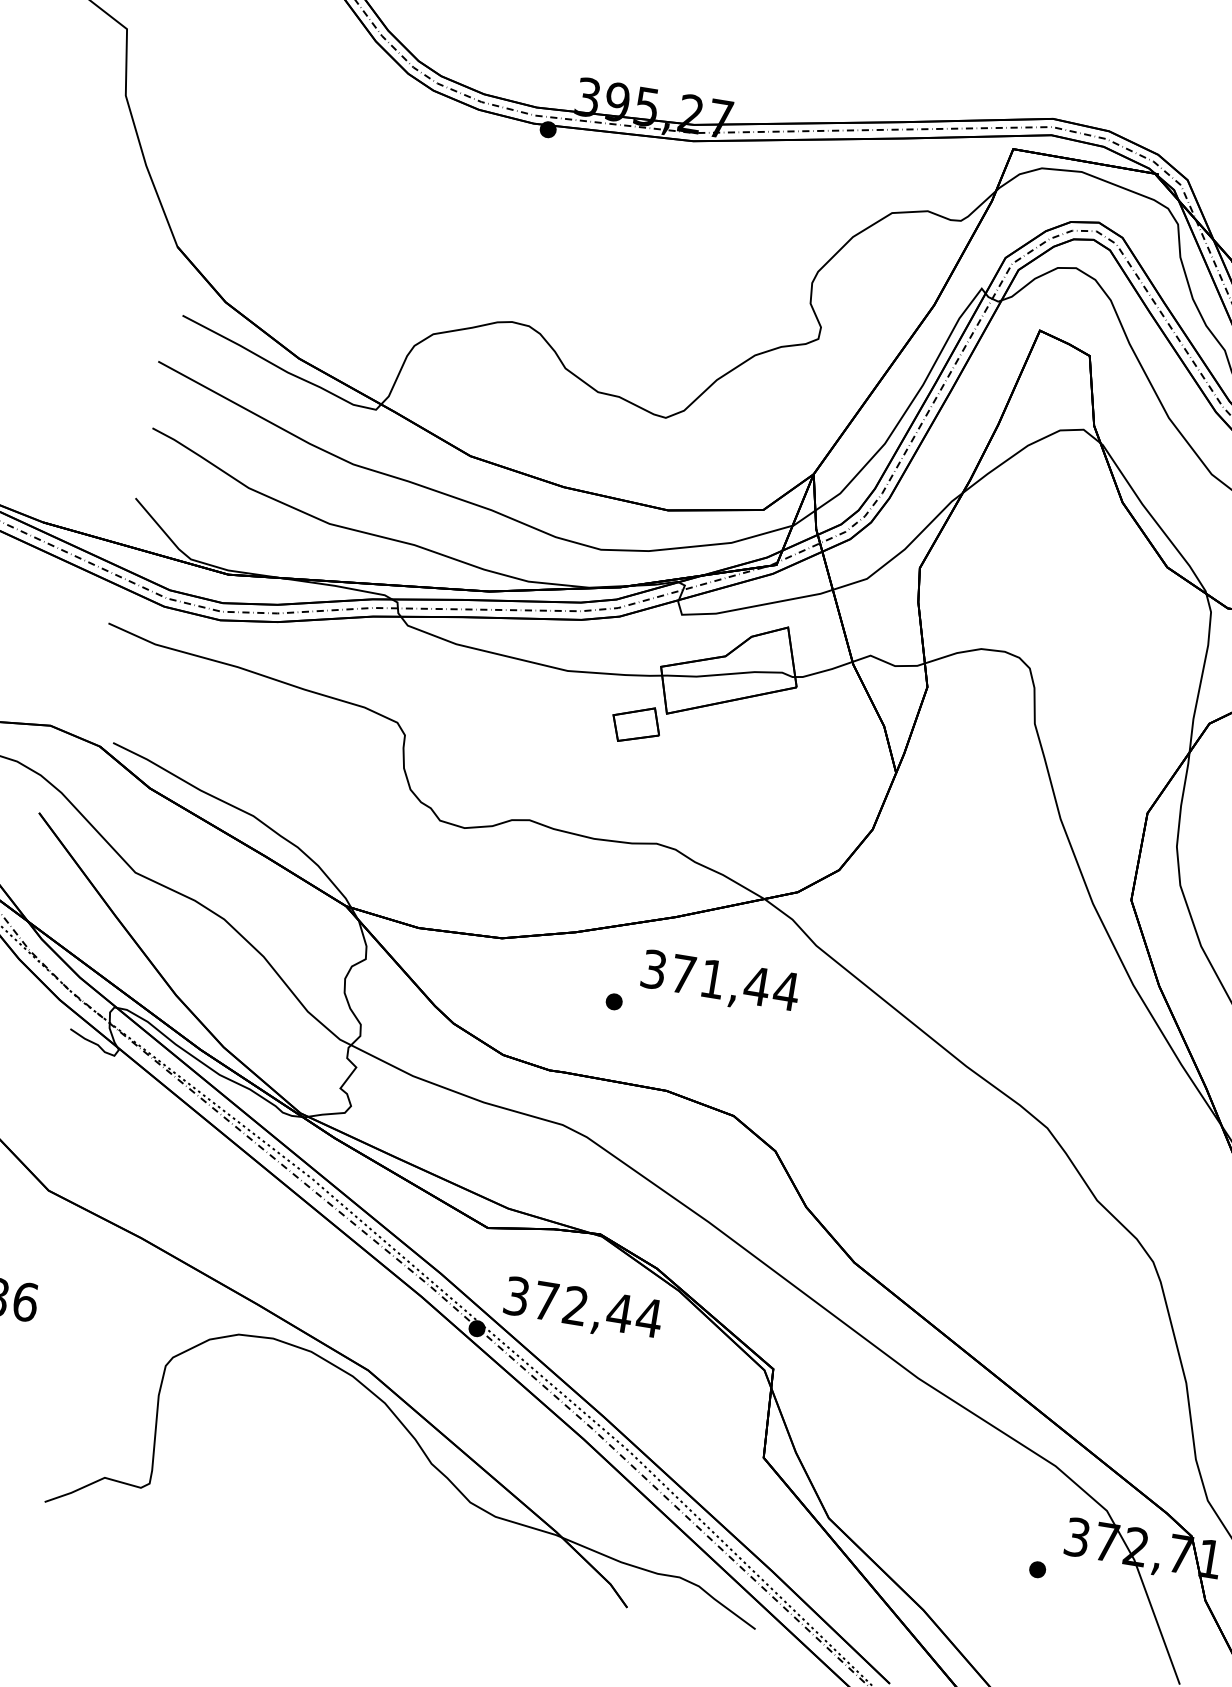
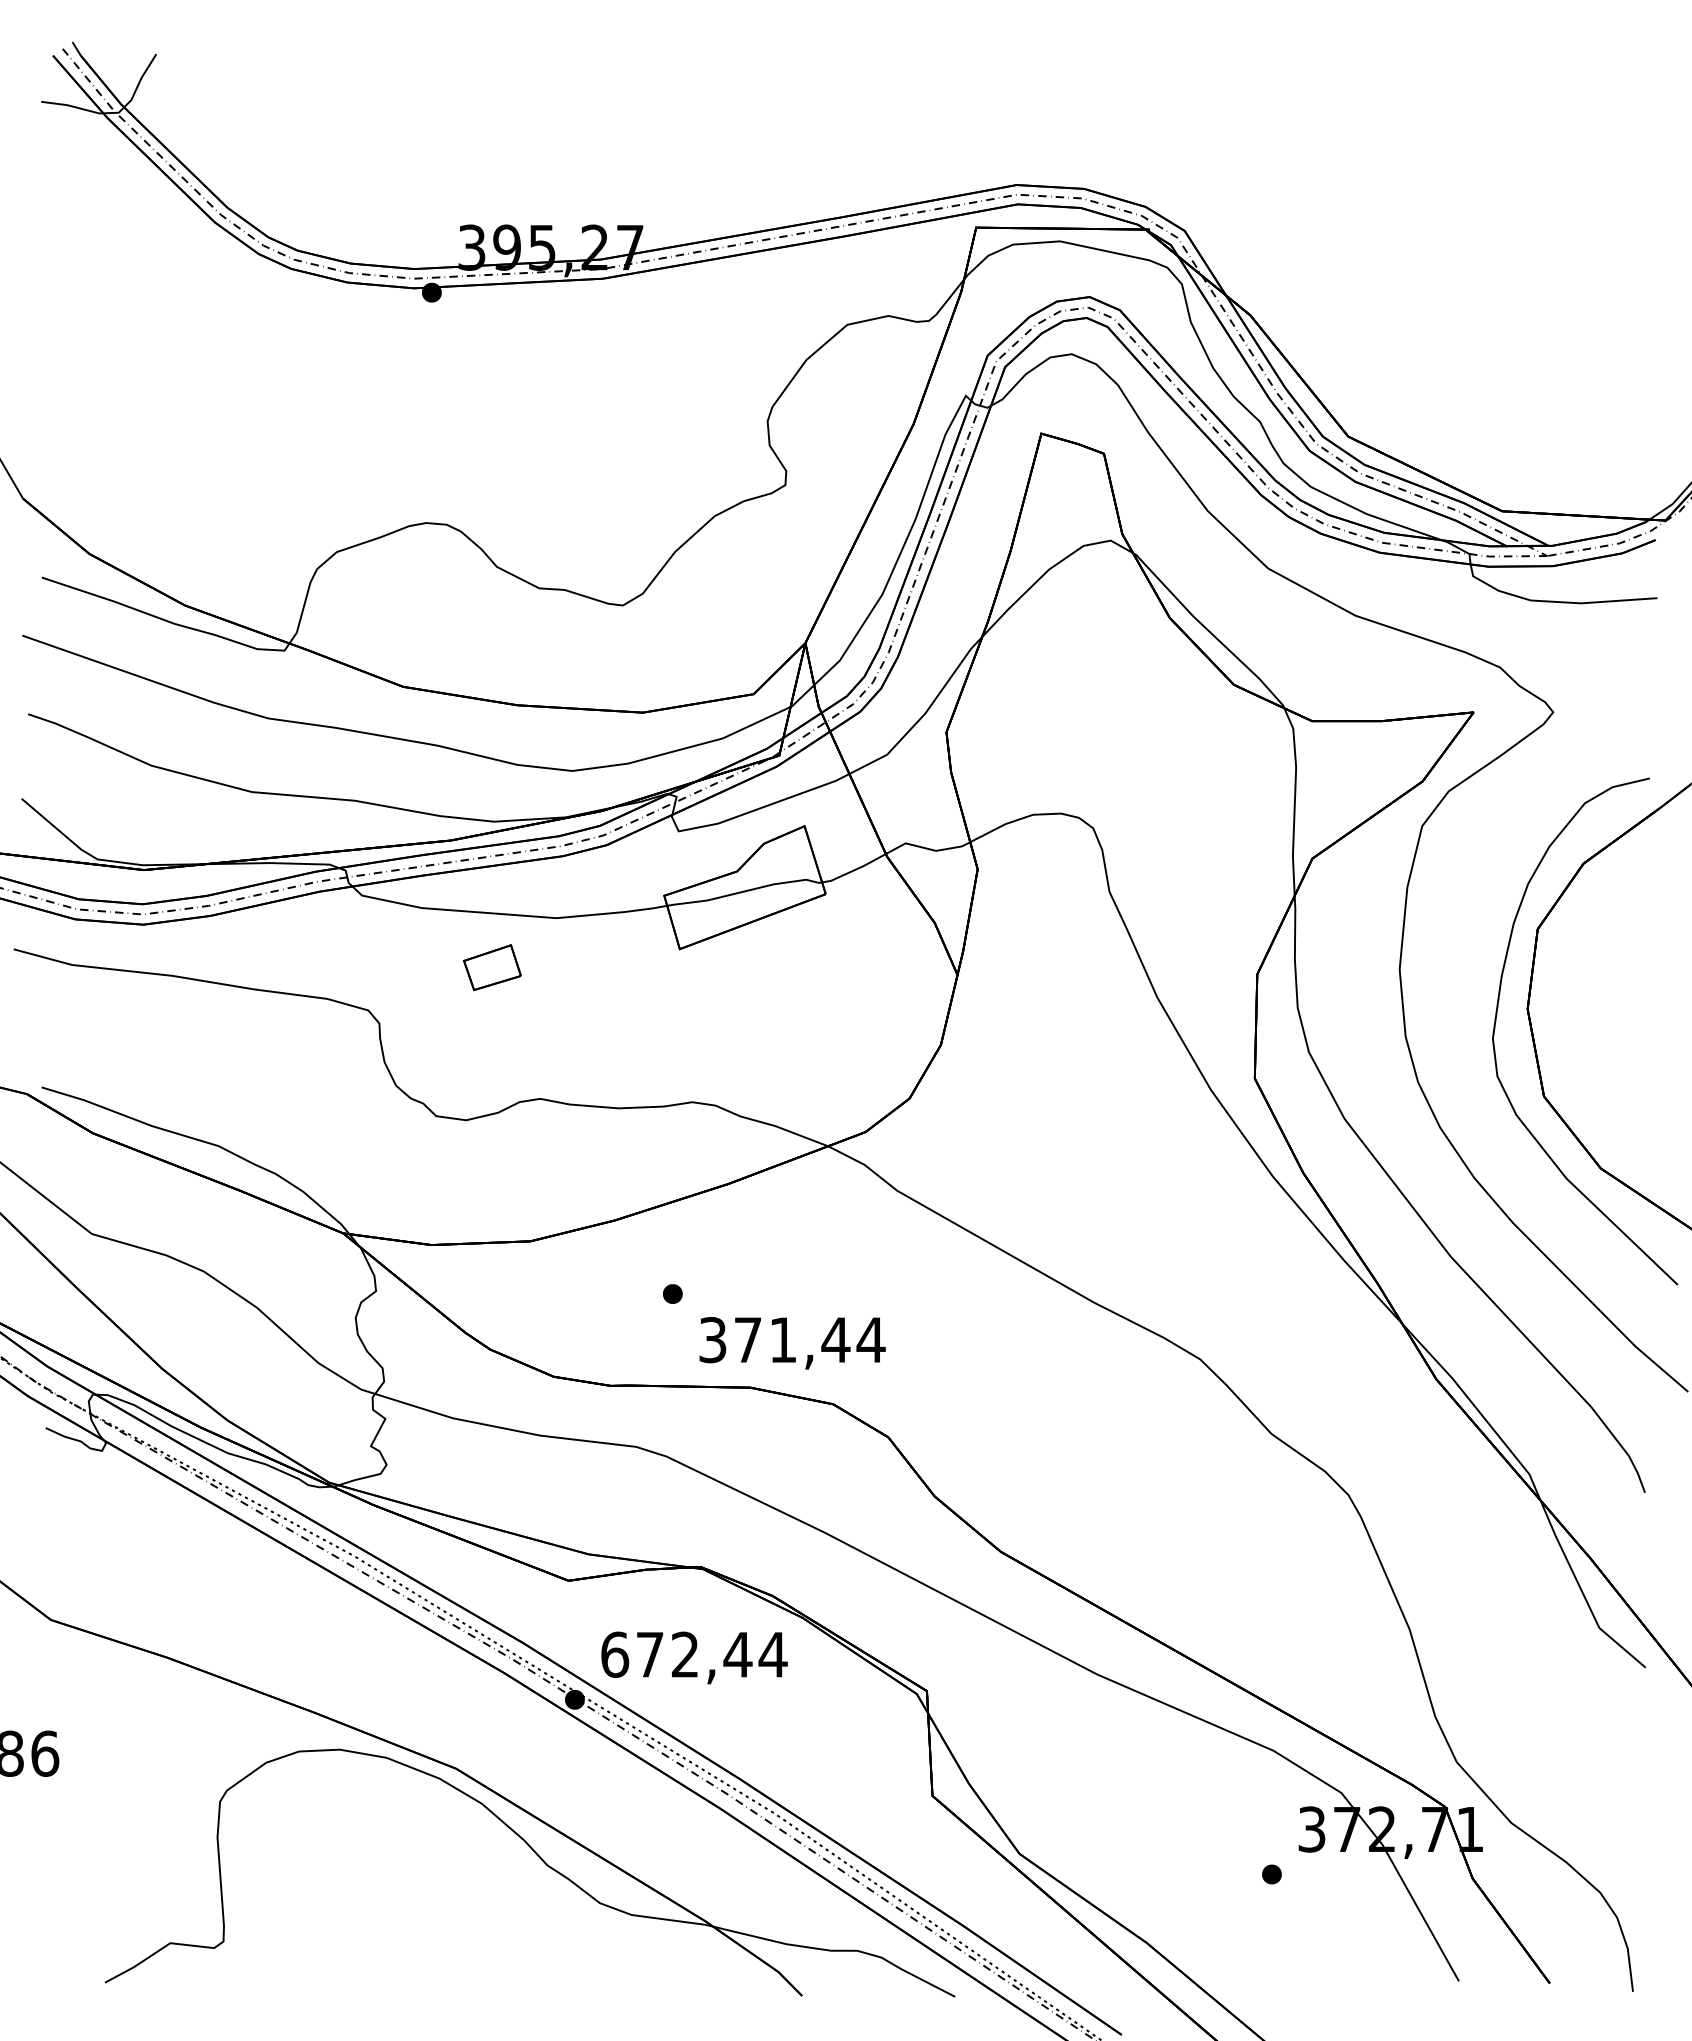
part: (636, 724) -> (492, 967), moved
text: (720, 983) -> (792, 1343), moved
text: (517, 1296) -> (615, 1654), 372,44 -> 672,44

